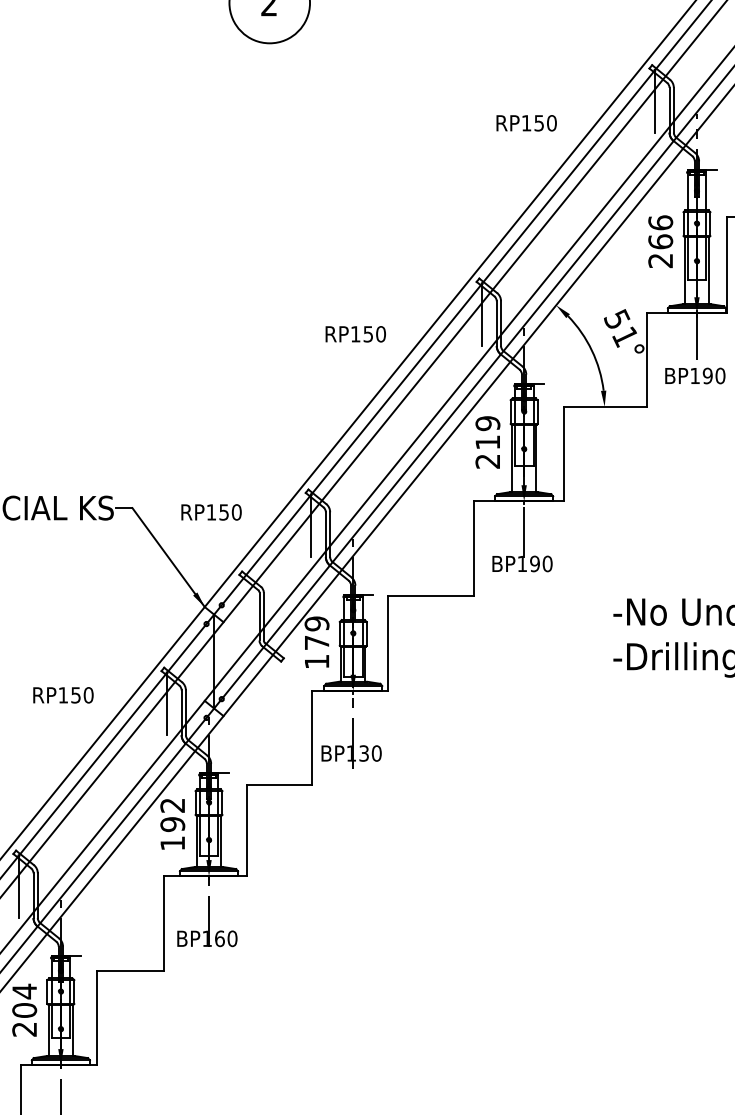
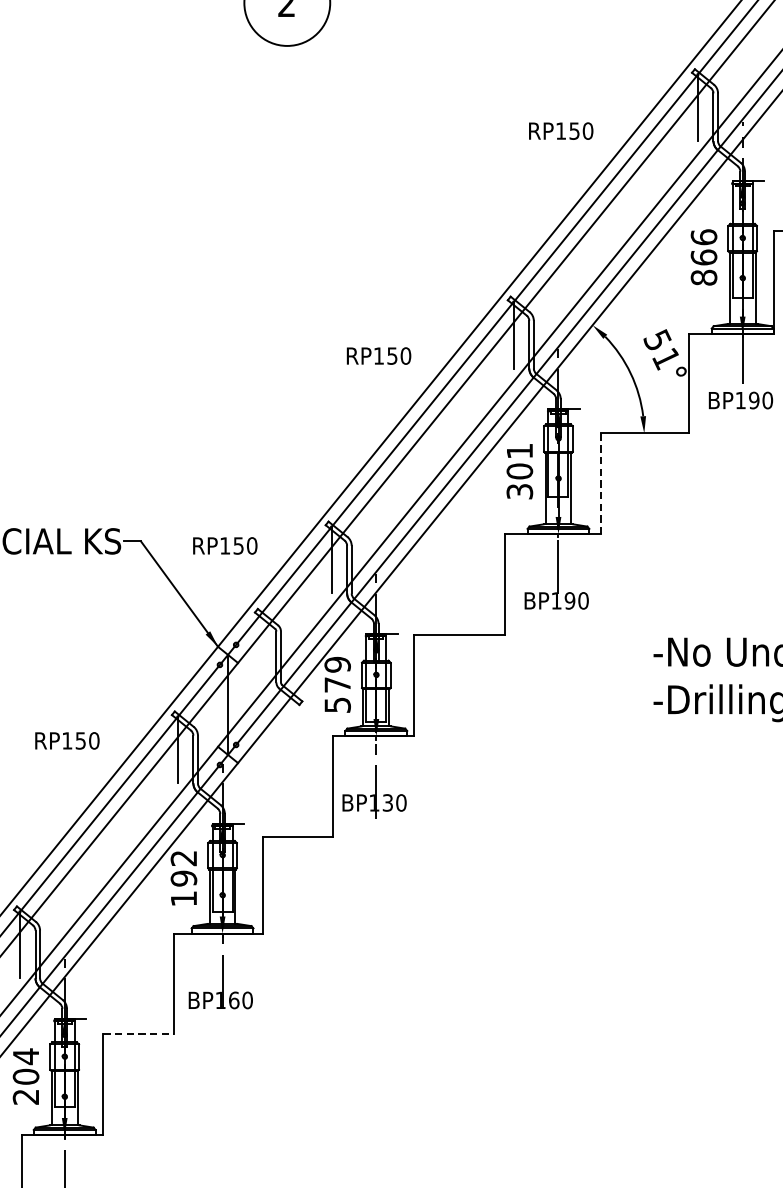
text: (660, 260) -> (703, 277), 266 -> 866
text: (487, 442) -> (519, 471), 219 -> 301
line: (564, 454) -> (601, 484), solid -> dashed
text: (317, 661) -> (338, 704), 179 -> 579
line: (130, 970) -> (138, 1034), solid -> dashed

